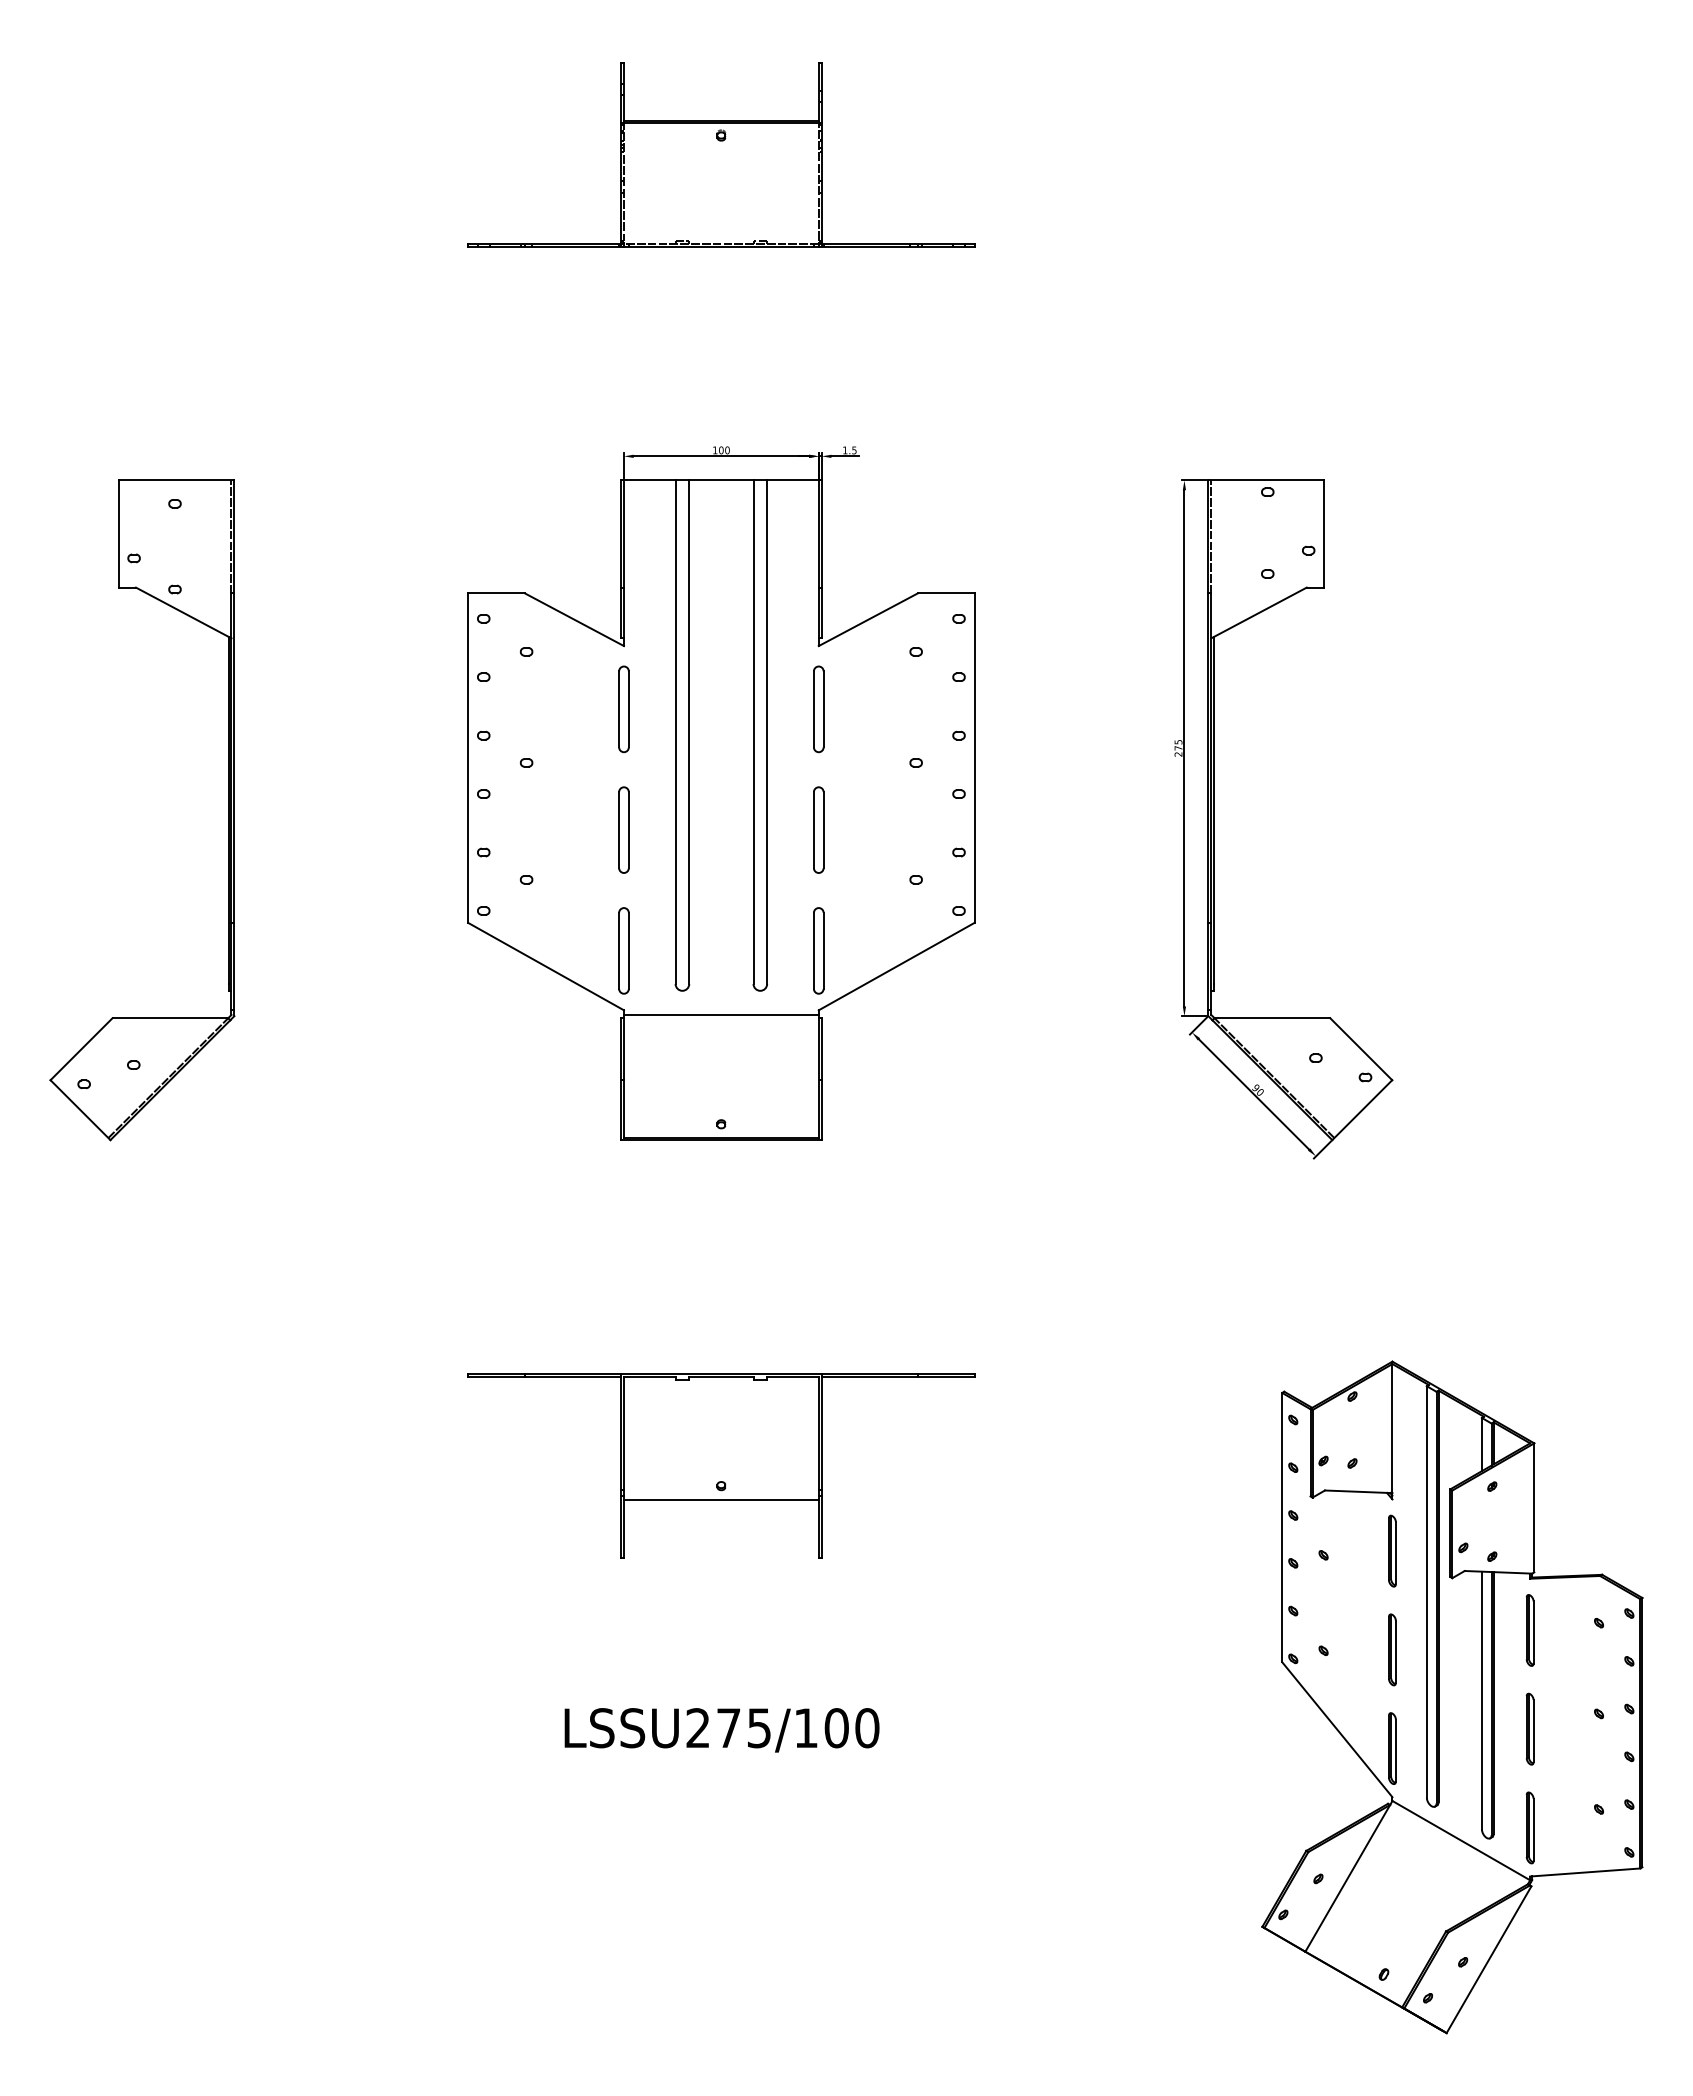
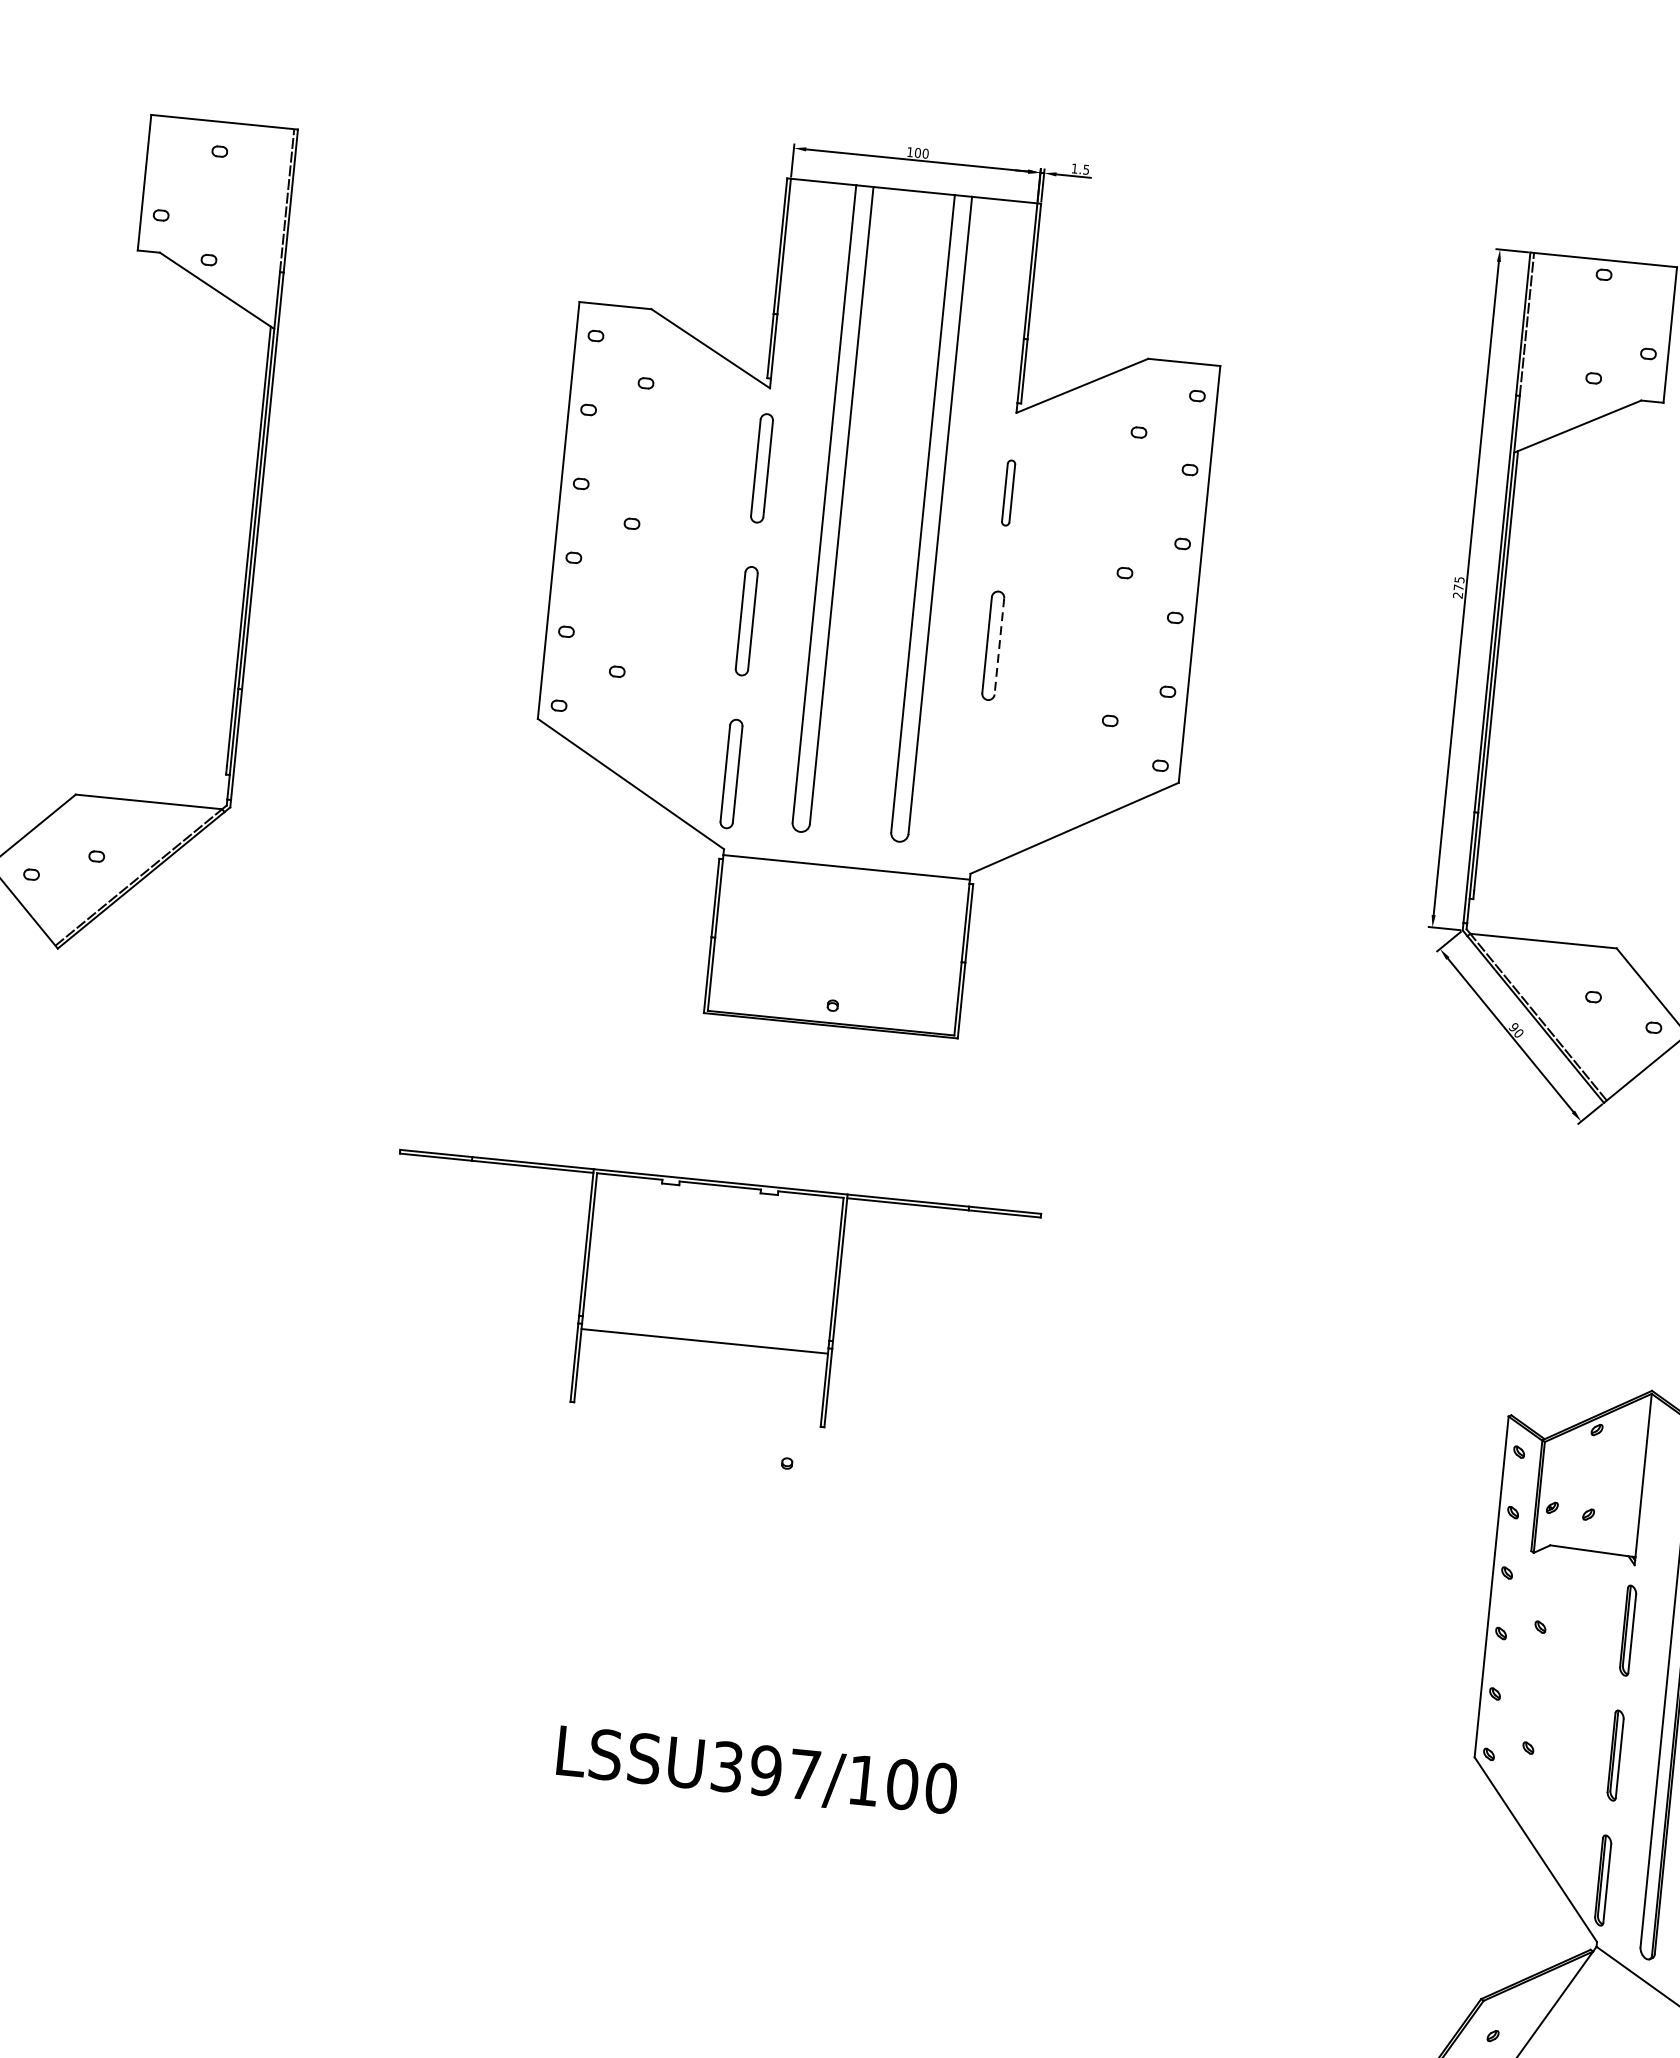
part: (818, 709) -> (1008, 493), size x0.6
line: (823, 830) -> (999, 646), solid -> dashed
part: (818, 950) -> (977, 798), removed
part: (721, 1465) -> (709, 1297), moved
text: (728, 1728) -> (765, 1771), LSSU275/100 -> LSSU397/100

